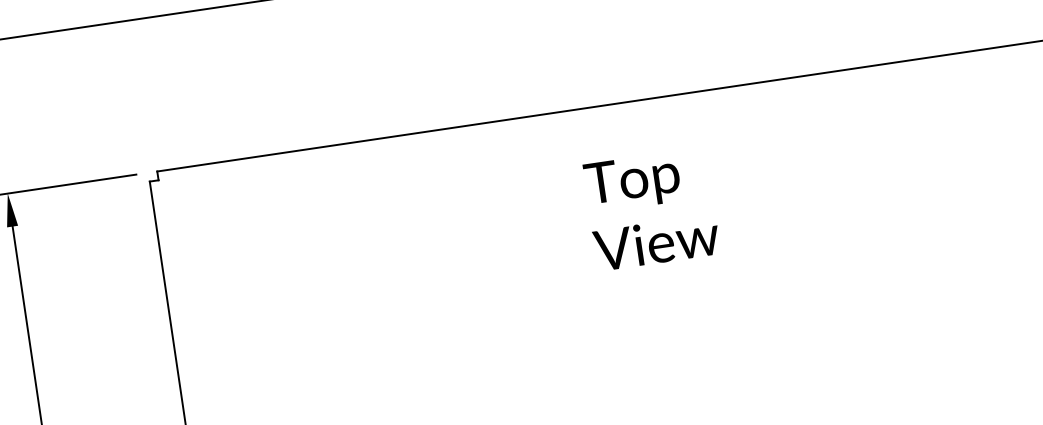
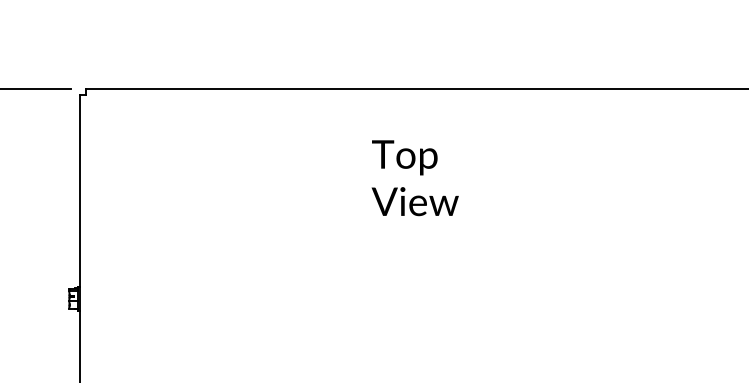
text: (650, 210) -> (414, 178), moved

